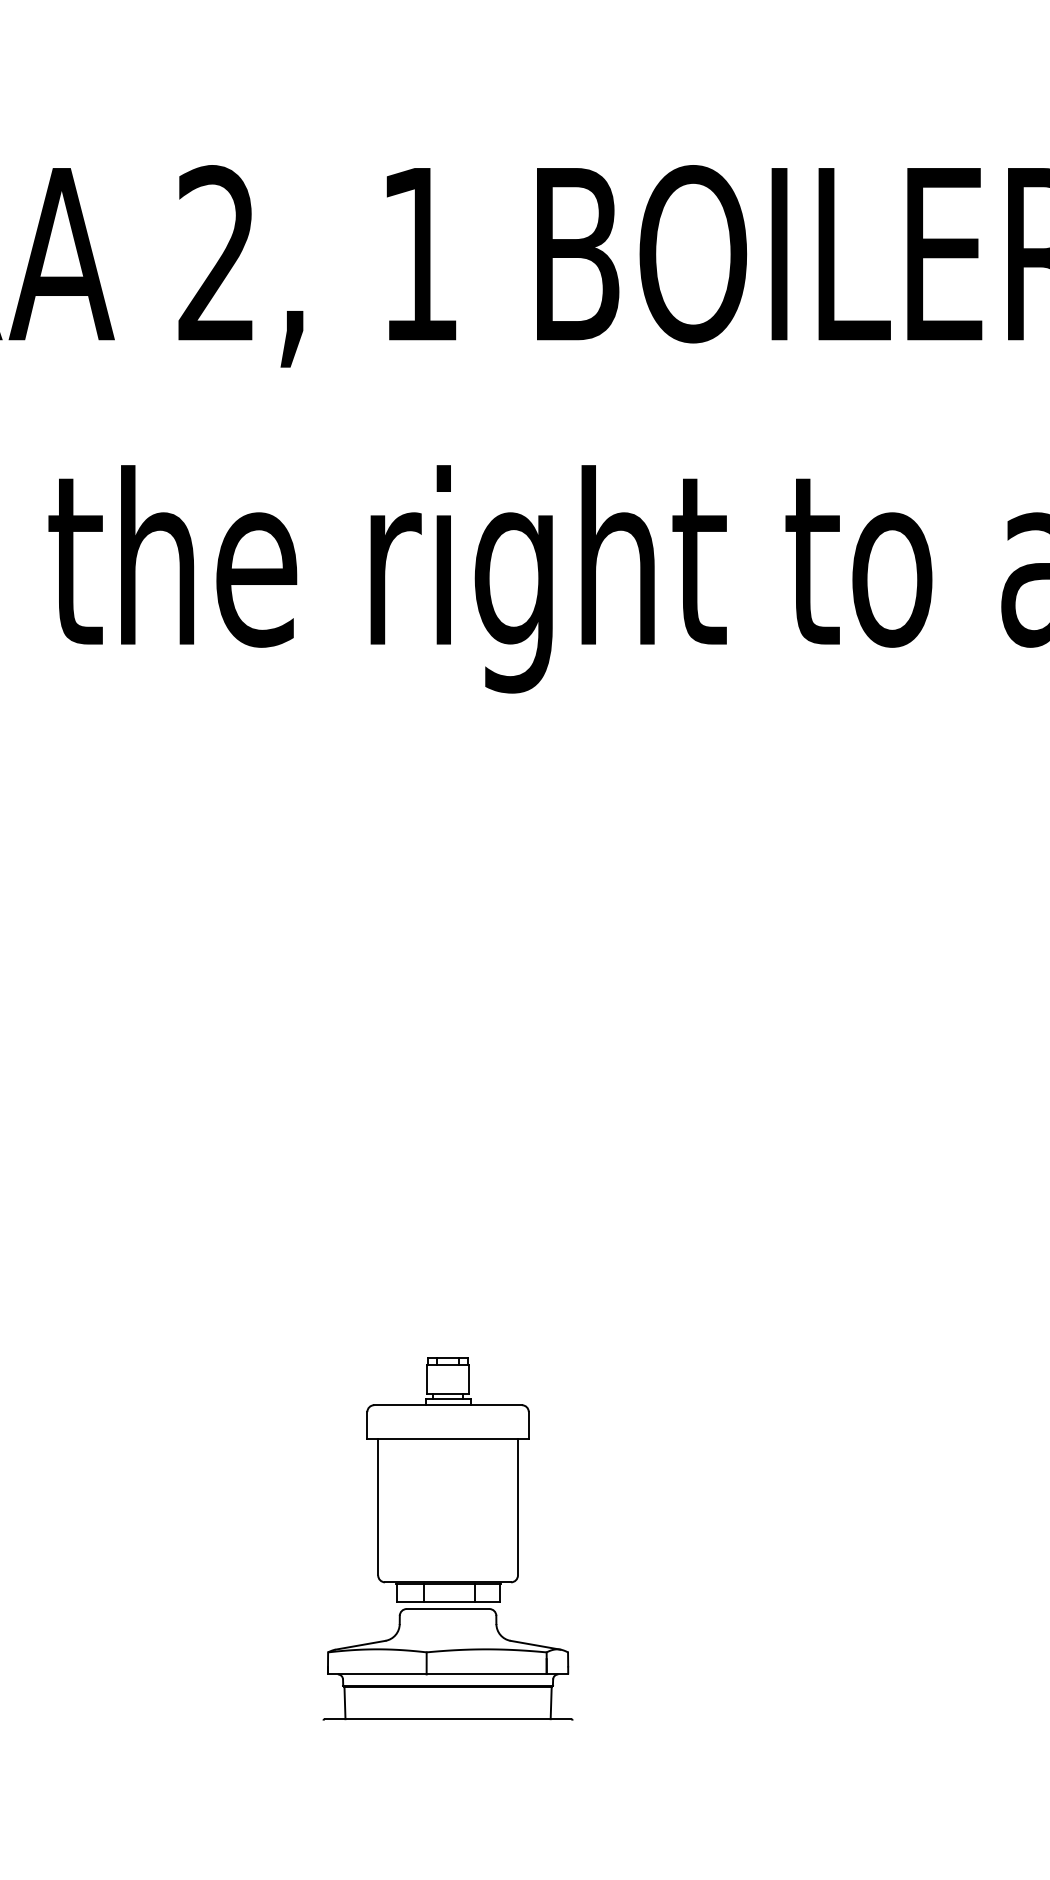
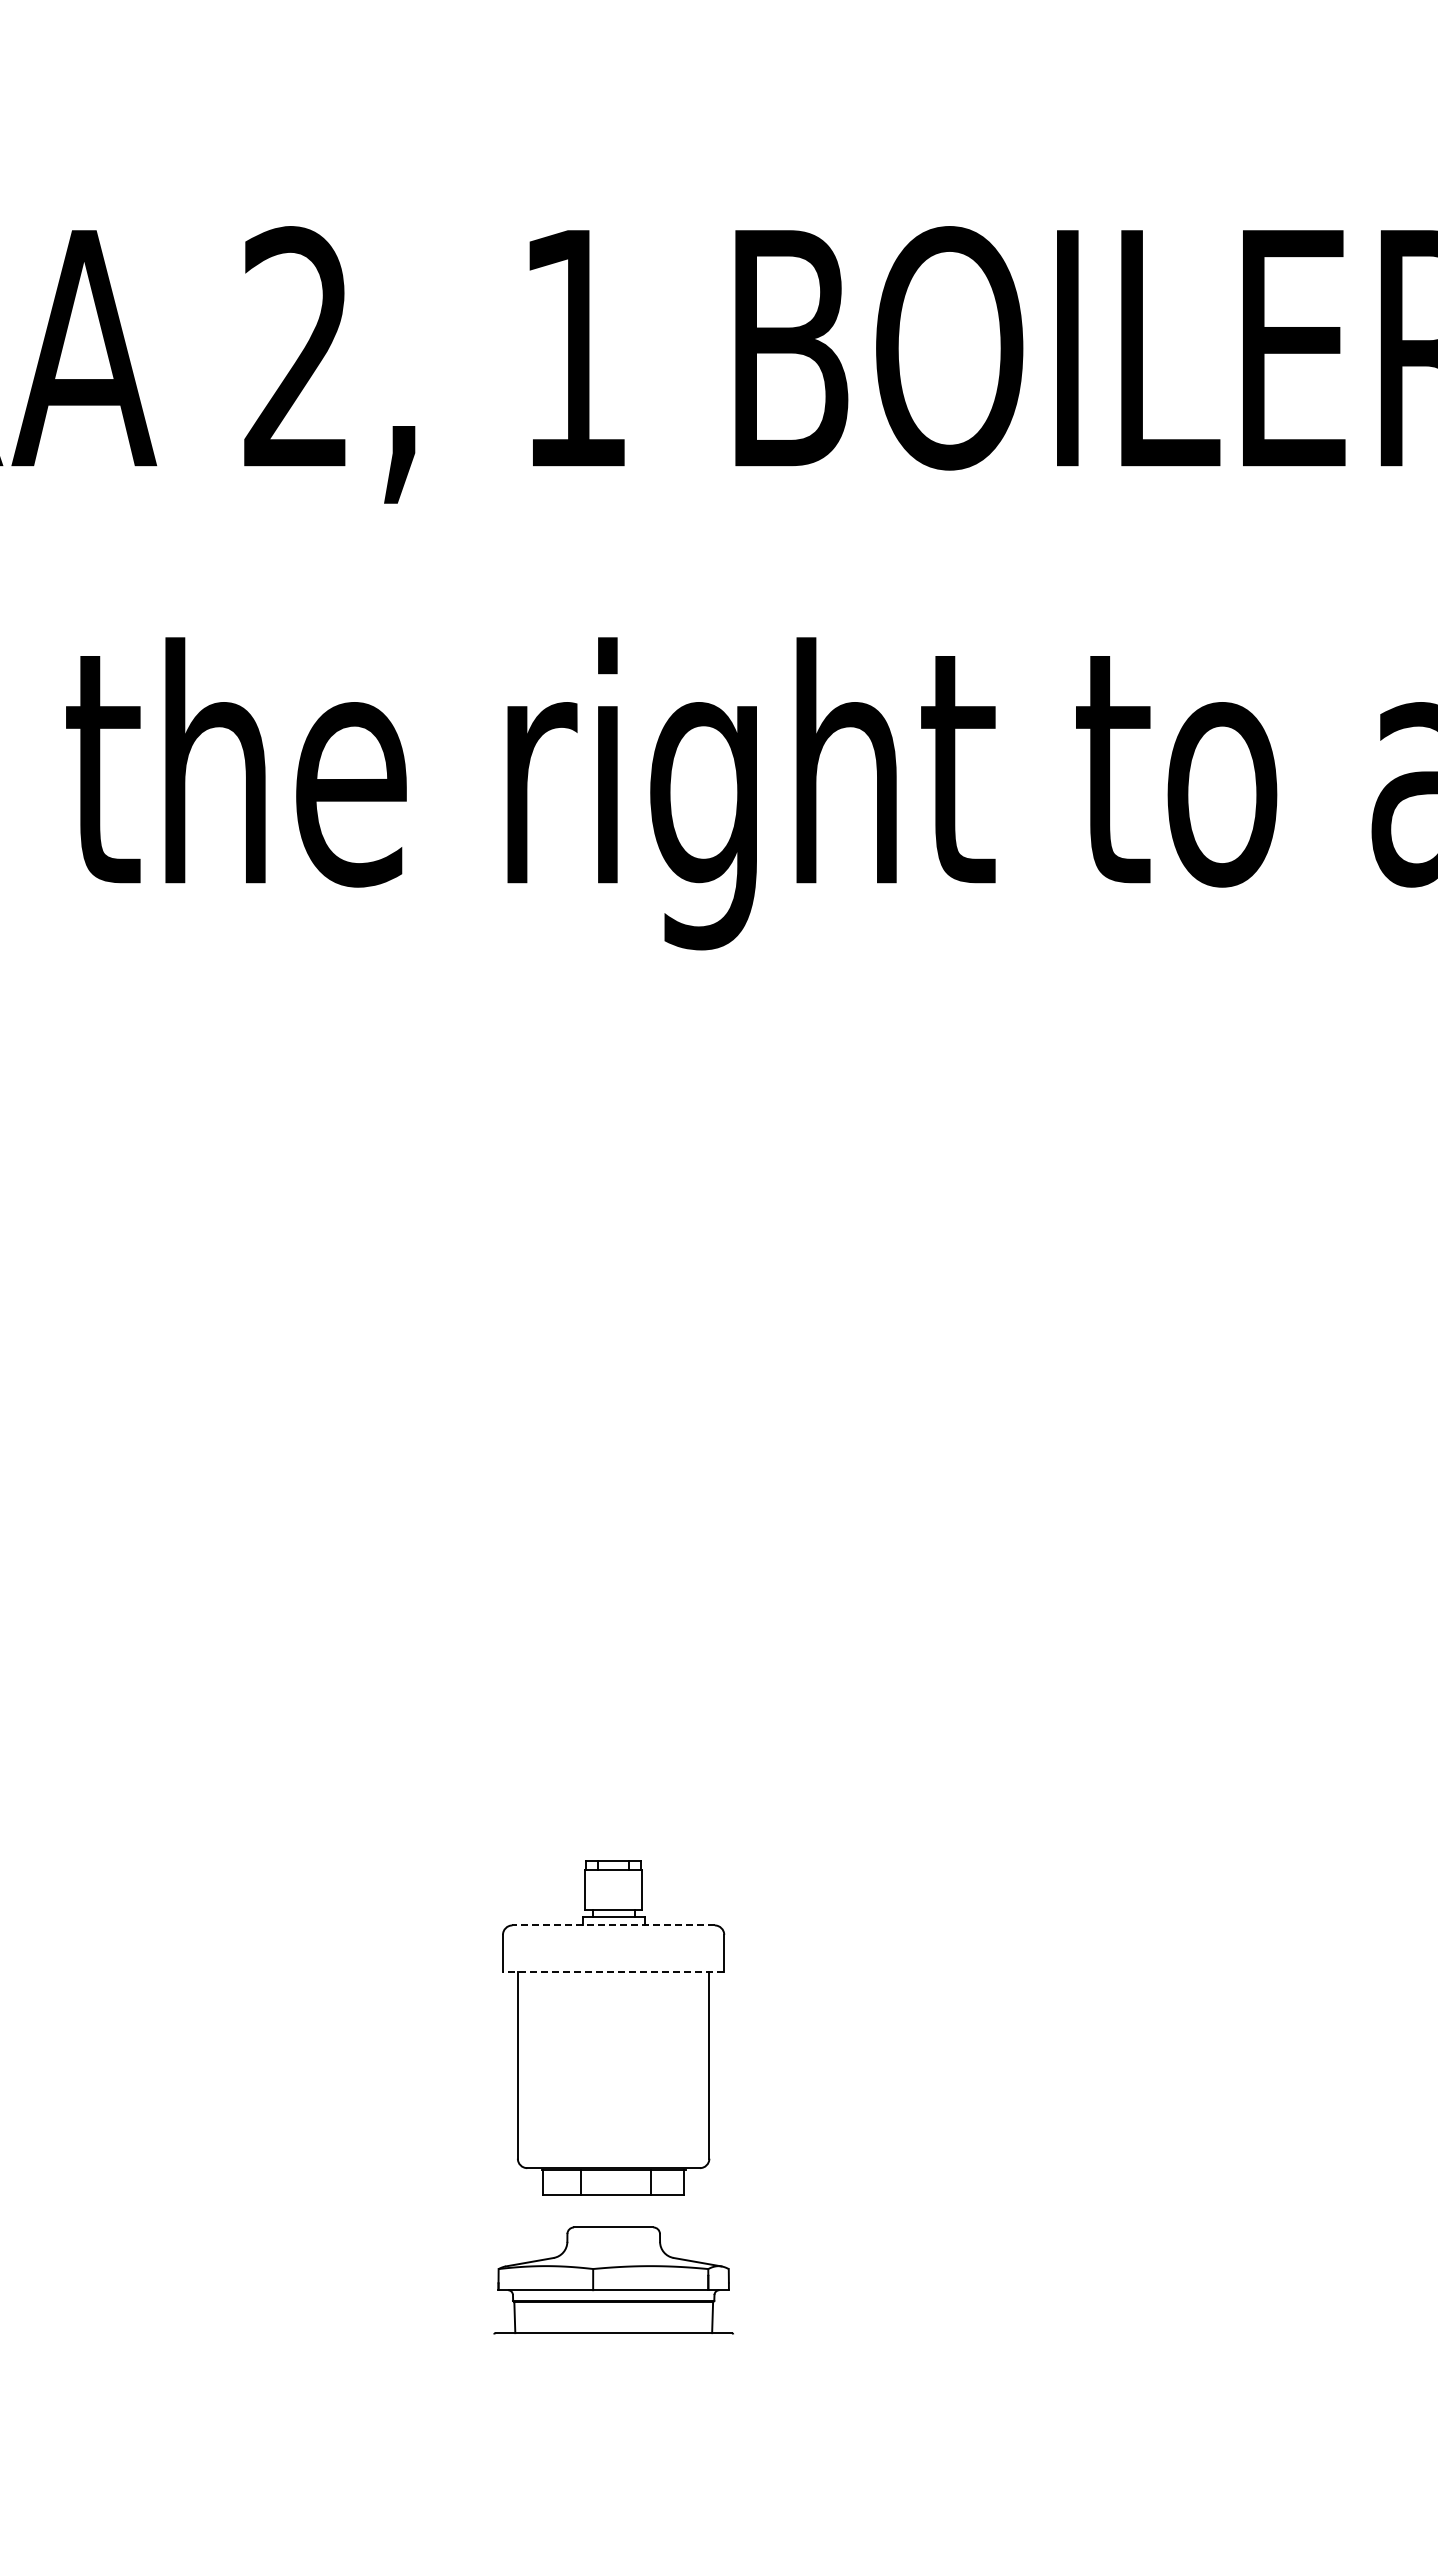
line: (448, 1405) -> (613, 1925), solid -> dashed
line: (448, 1439) -> (613, 1972), solid -> dashed
part: (448, 1664) -> (613, 2280), size x0.7

